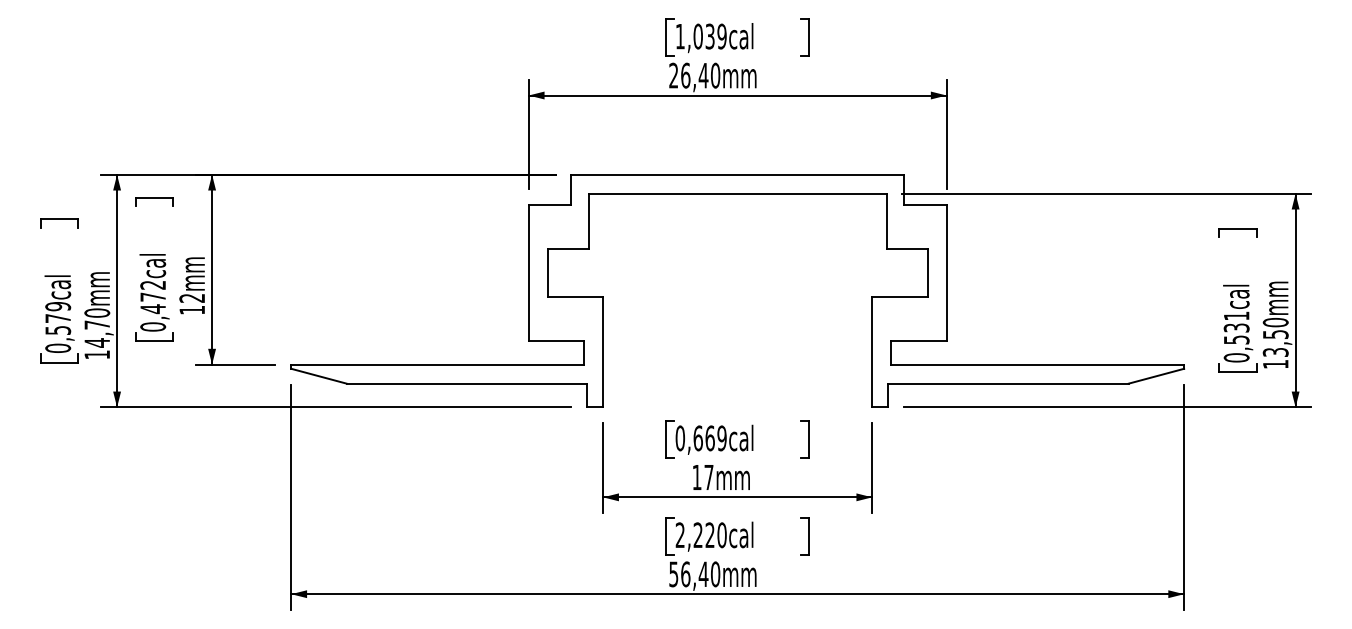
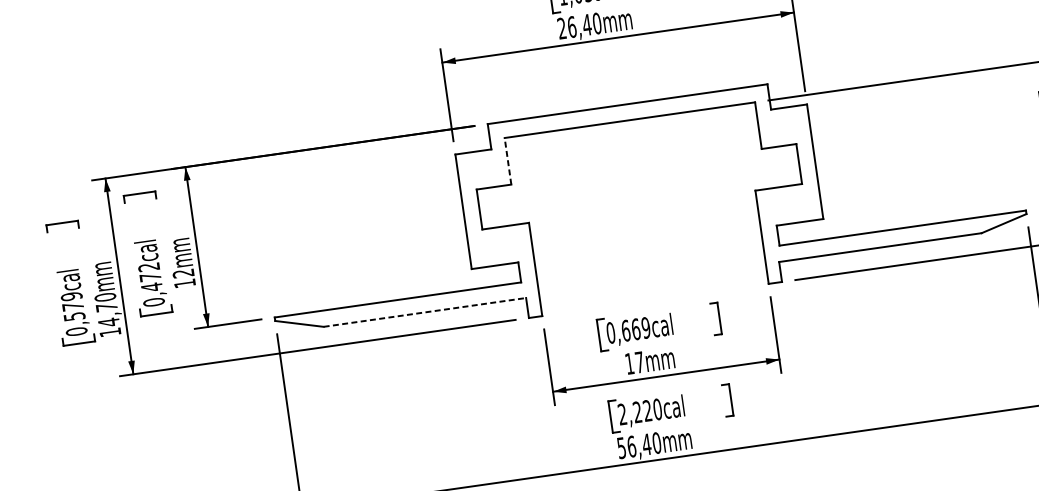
line: (588, 221) -> (507, 161), solid -> dashed
line: (467, 383) -> (425, 312), solid -> dashed

